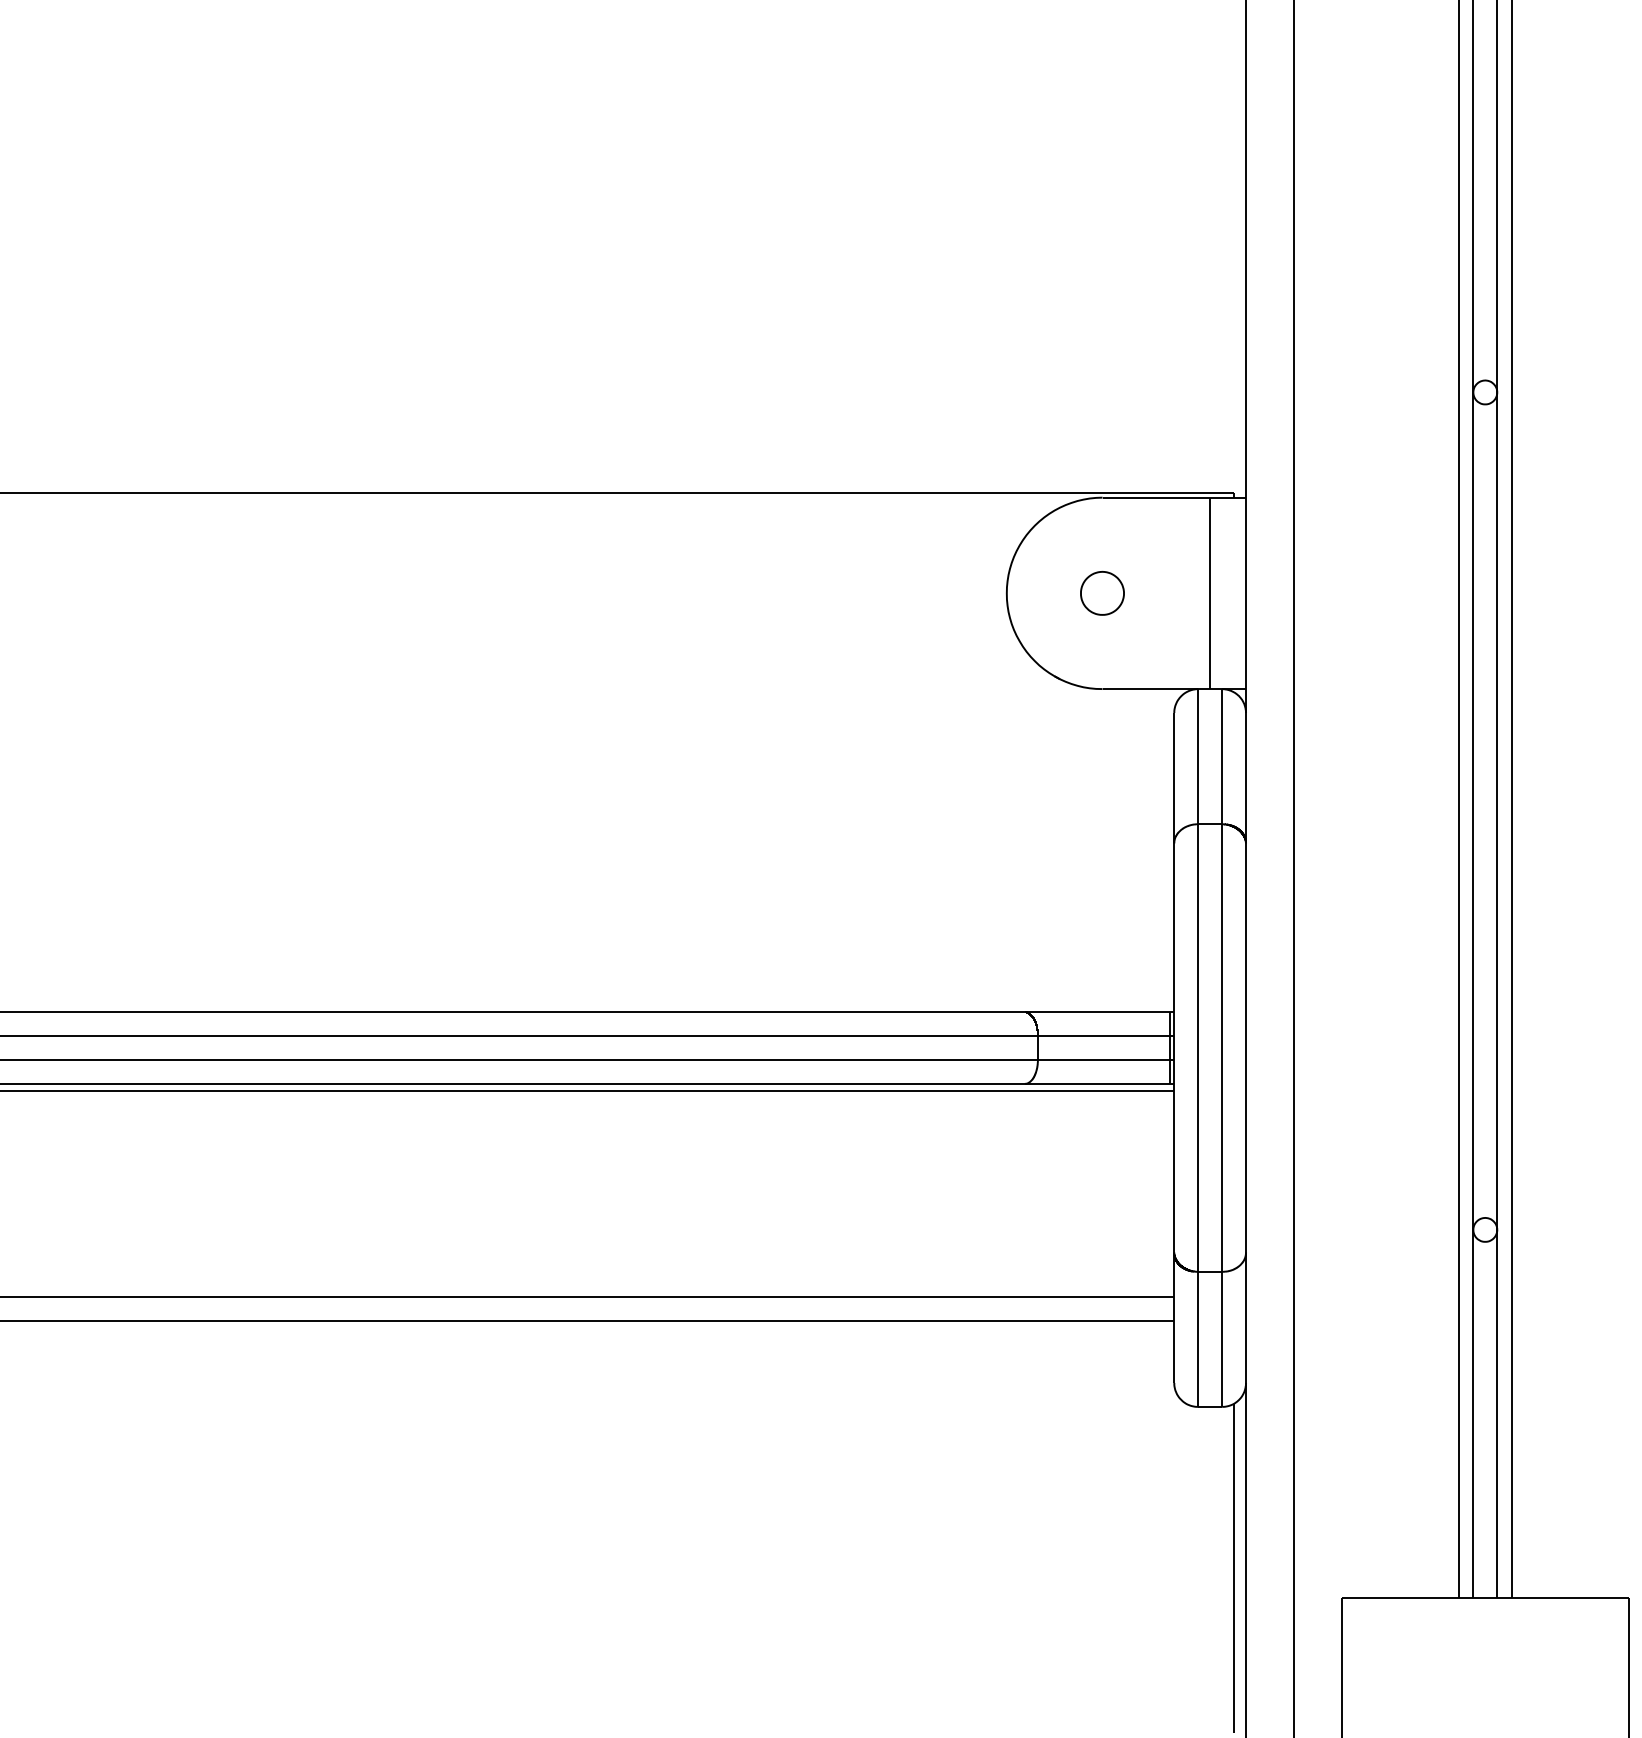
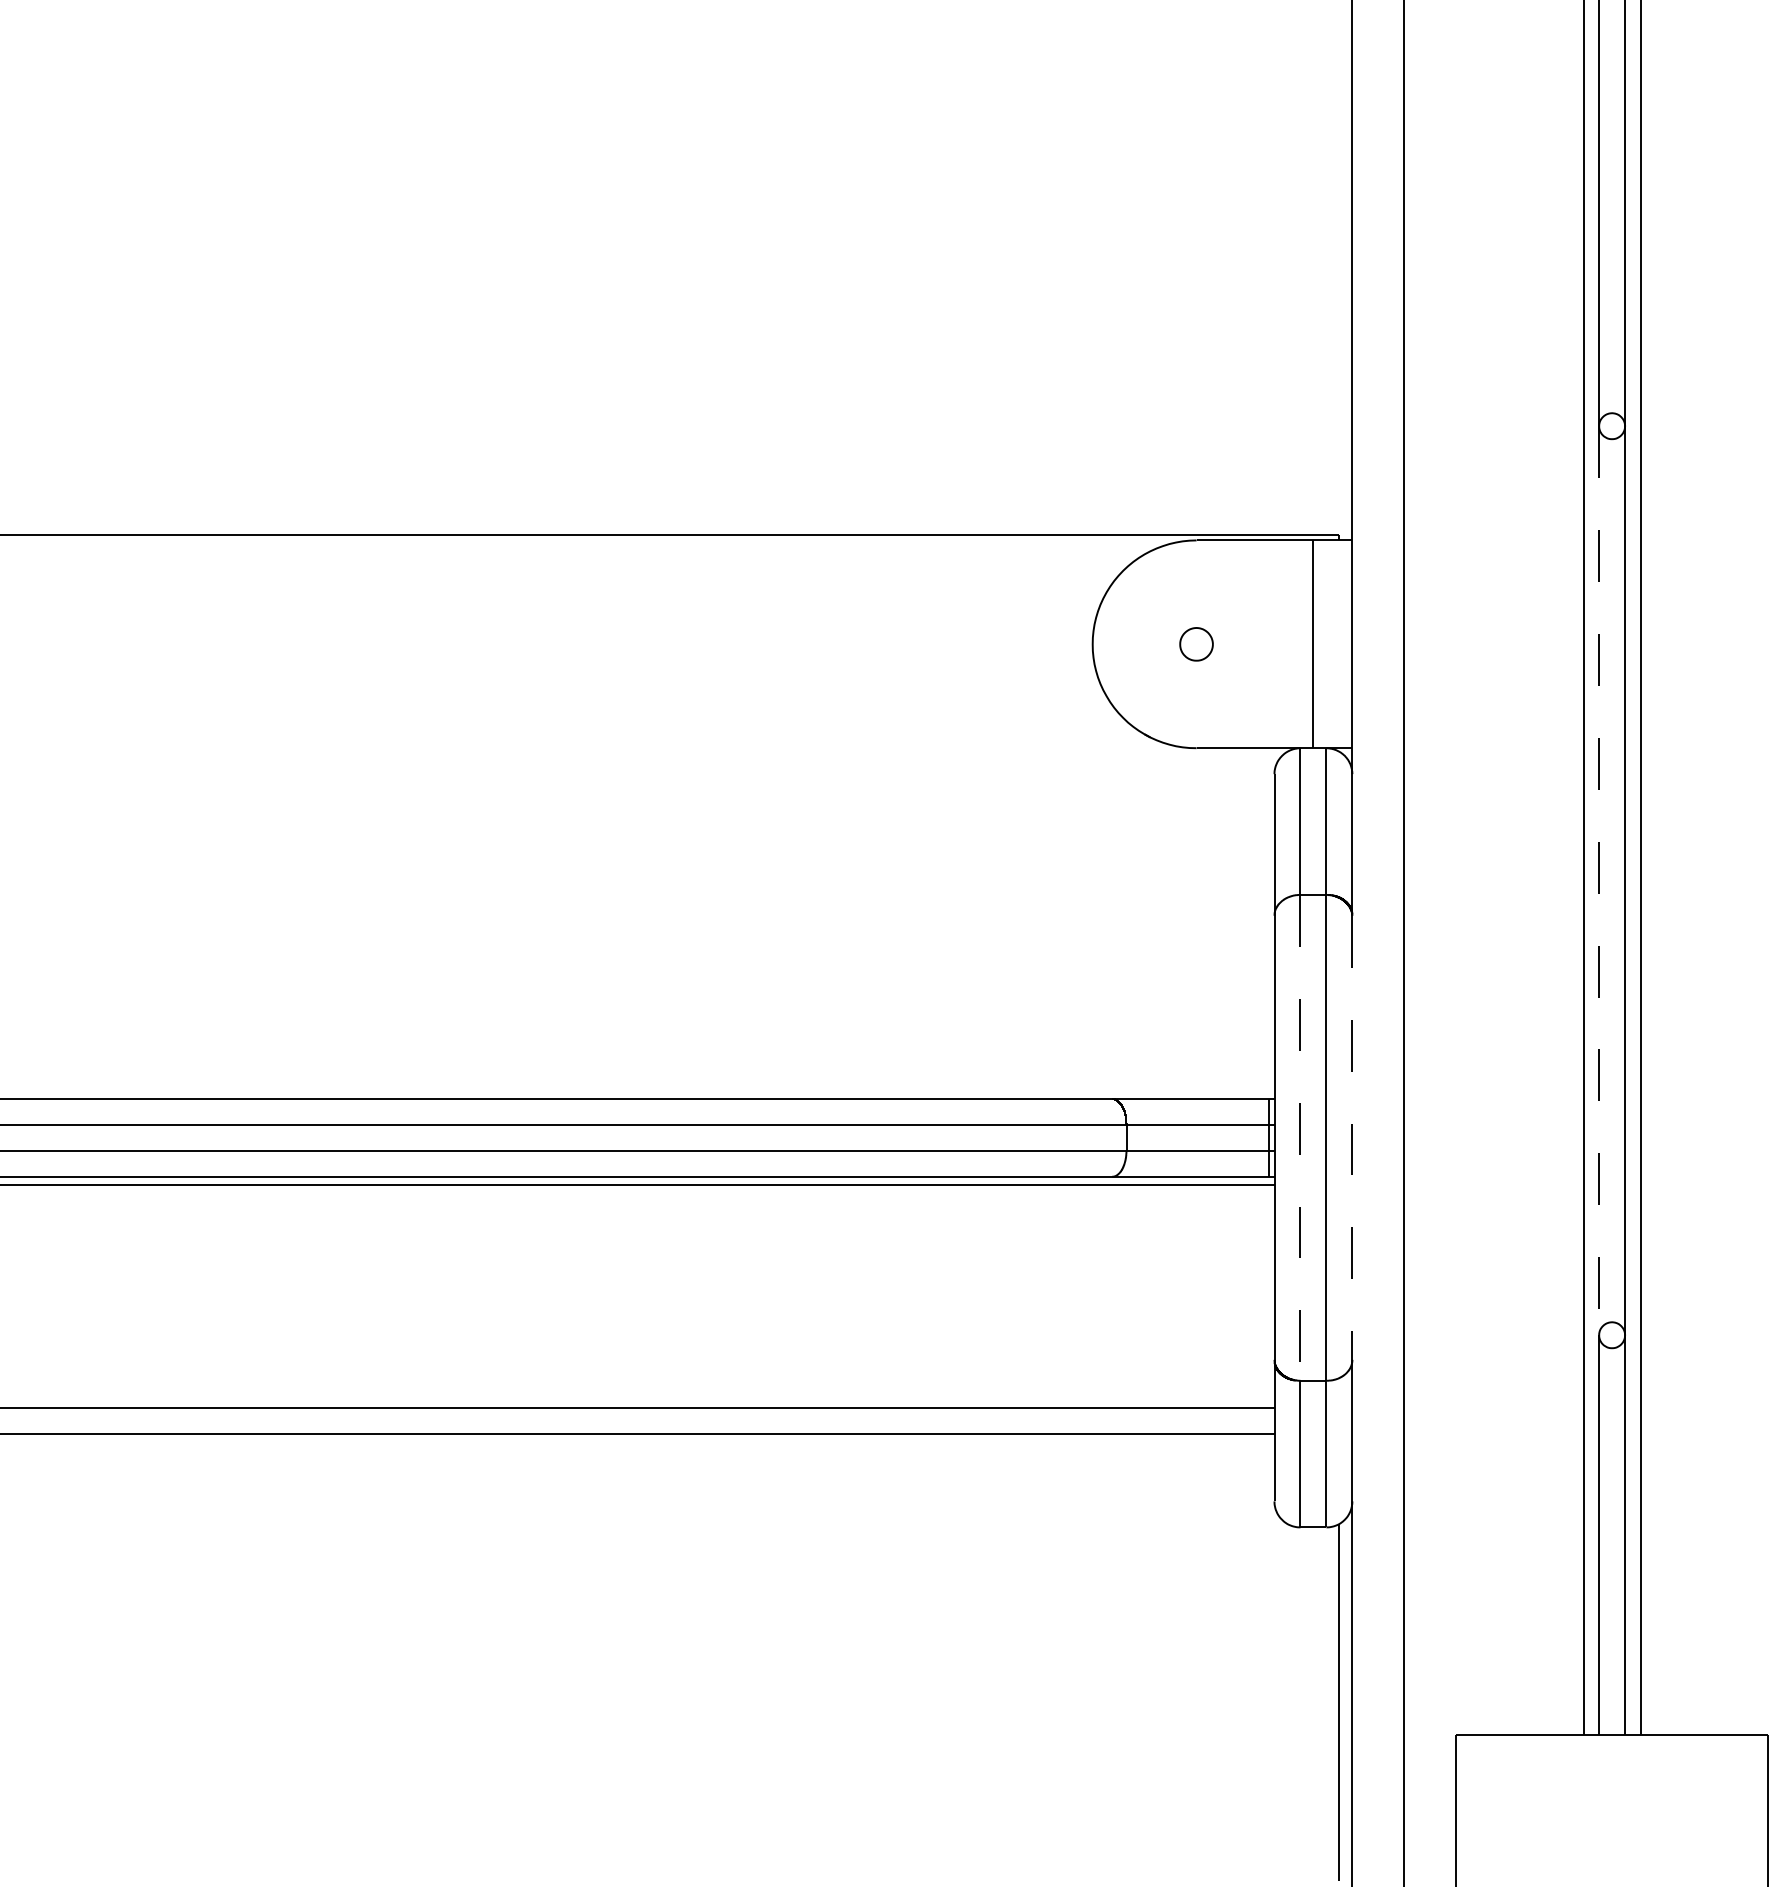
part: (1102, 593) -> (1196, 644), size x0.7
line: (1473, 811) -> (1599, 881), solid -> dashed
line: (1198, 1048) -> (1300, 1138), solid -> dashed
line: (1246, 1048) -> (1352, 1138), solid -> dashed

